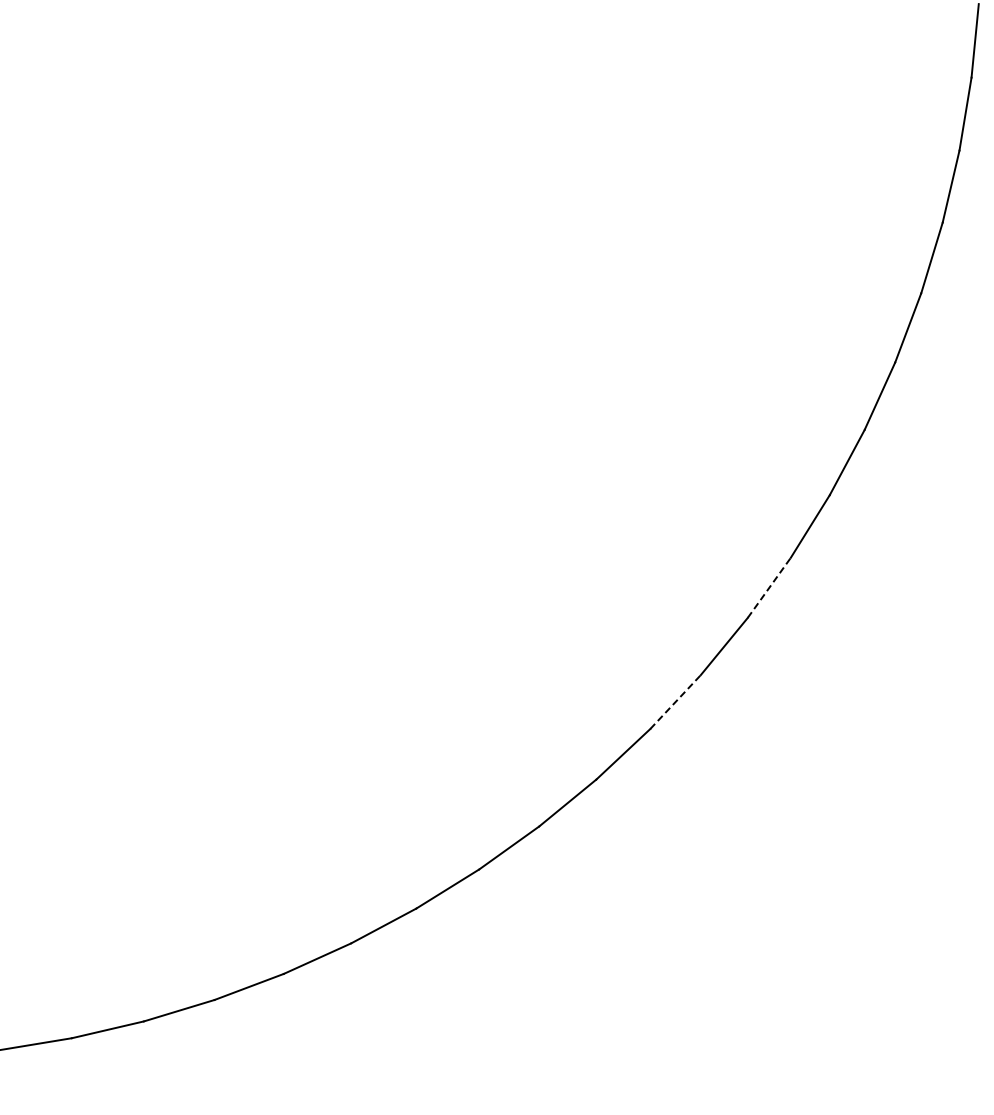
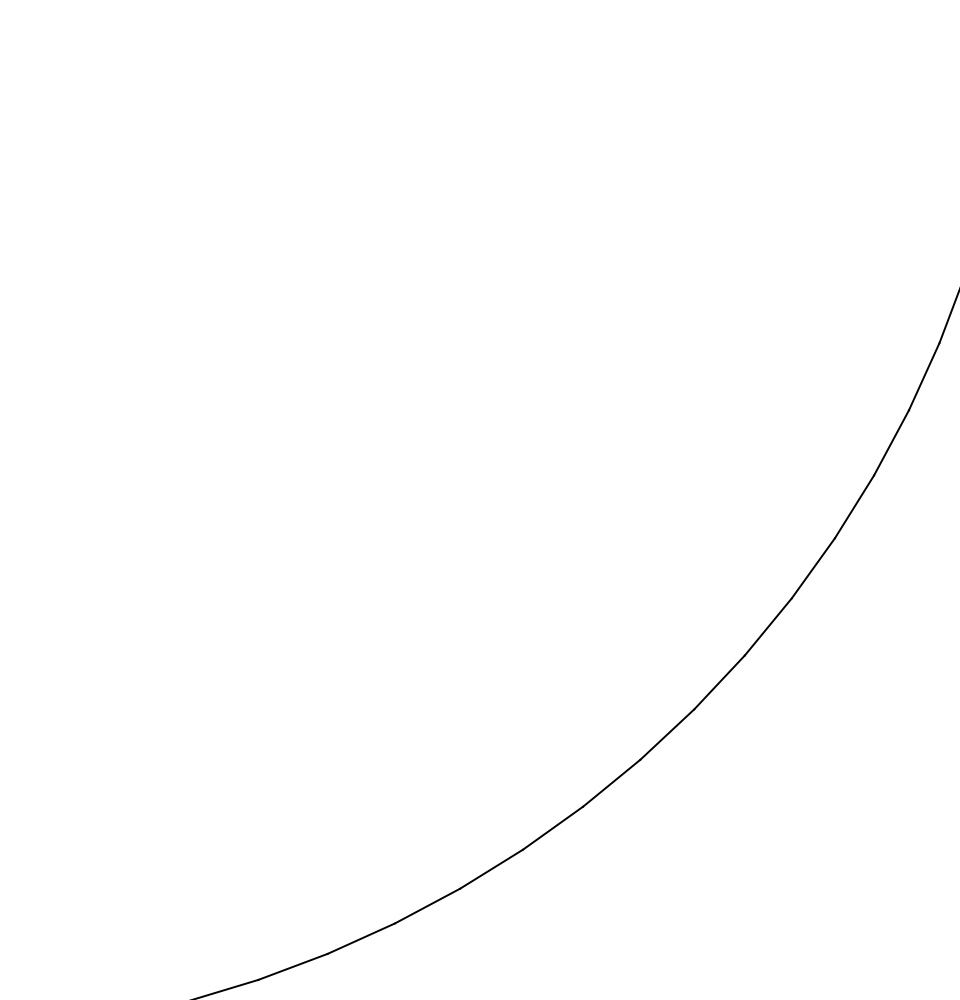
line: (769, 587) -> (768, 626), dashed -> solid
line: (675, 702) -> (667, 735), dashed -> solid

